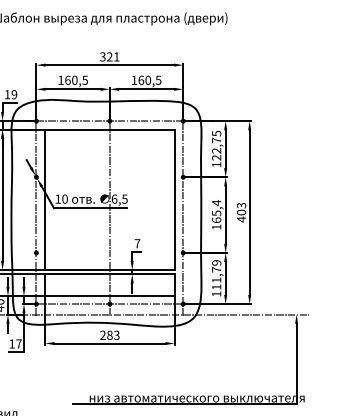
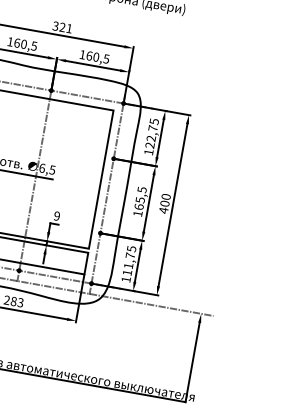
text: (216, 203) -> (141, 190), 165,4 -> 165,5
text: (241, 205) -> (166, 196), 403 -> 400
text: (137, 243) -> (57, 215), 7 -> 9
text: (216, 262) -> (131, 248), 111,79 -> 111,75

